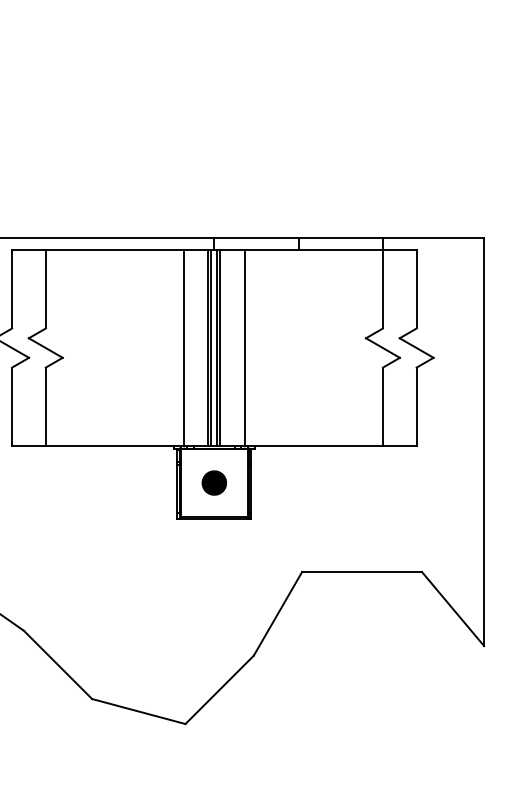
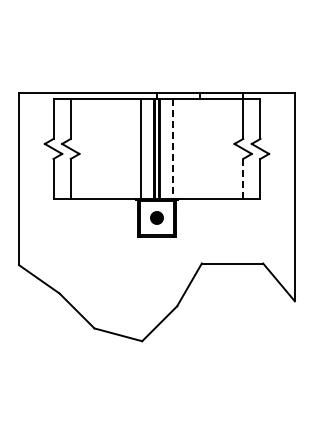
line: (244, 347) -> (172, 148), solid -> dashed
line: (383, 405) -> (243, 178), solid -> dashed

